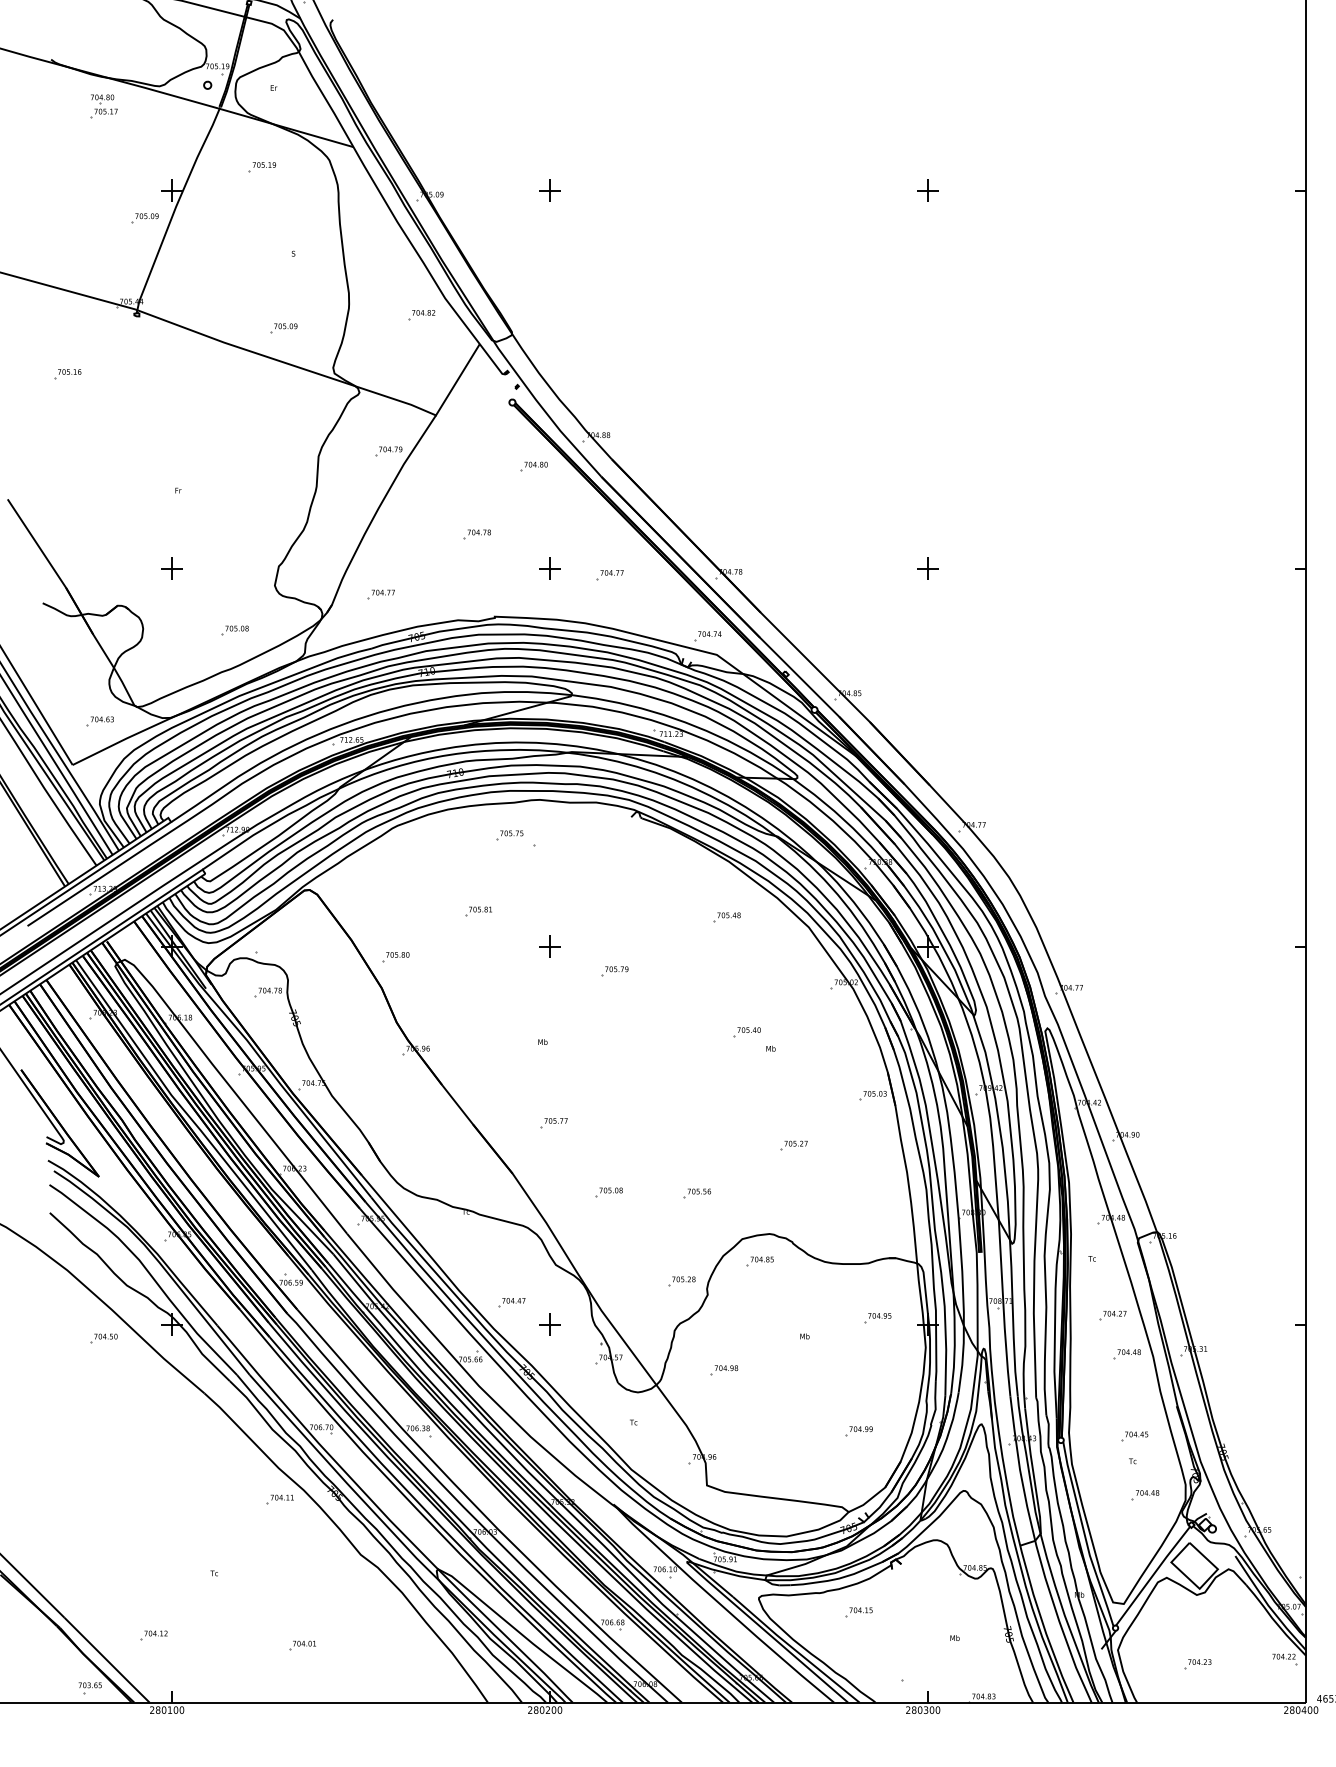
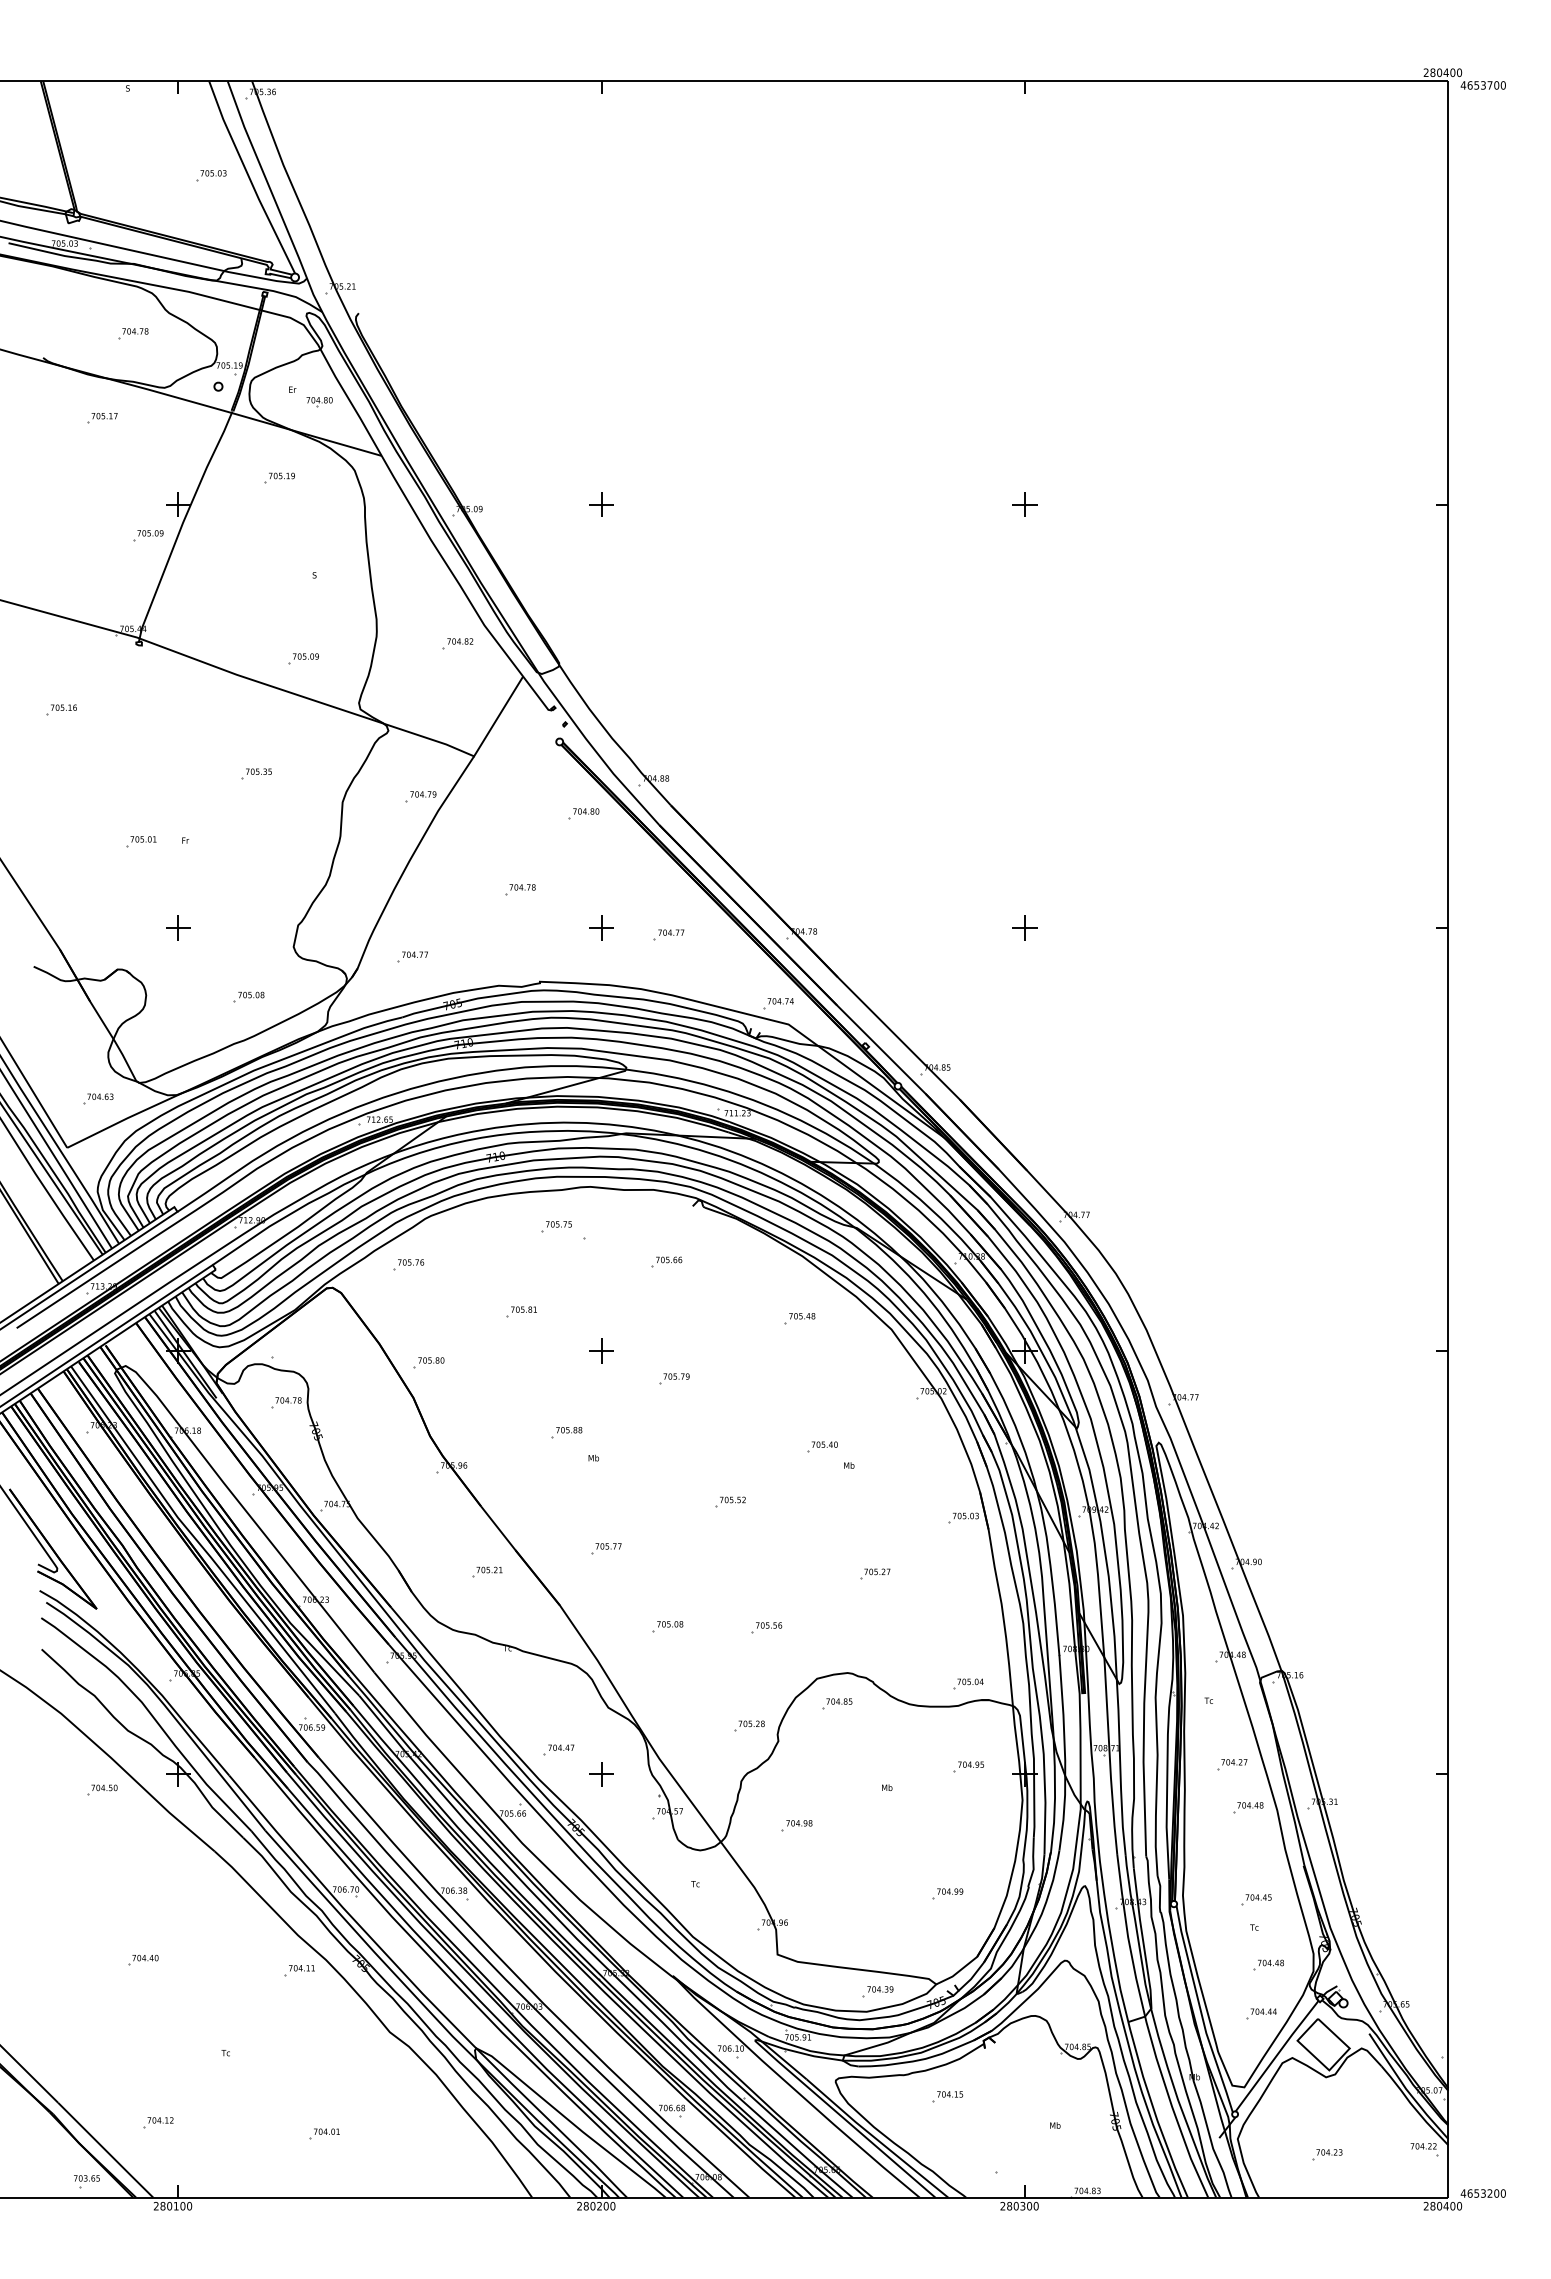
part: (131, 37) -> (133, 333), added
part: (102, 99) -> (319, 402), moved
part: (241, 430) -> (256, 773), added
part: (138, 491) -> (141, 841), added
part: (607, 866) -> (666, 1261), added
part: (377, 869) -> (408, 1264), added
part: (518, 1019) -> (566, 1432), added
part: (664, 1080) -> (730, 1501), added
part: (447, 1143) -> (487, 1571), added
part: (877, 1243) -> (968, 1683), added
part: (140, 1489) -> (143, 1959), added
part: (796, 1518) -> (877, 1991), added
part: (1139, 1538) -> (1261, 2013), added

